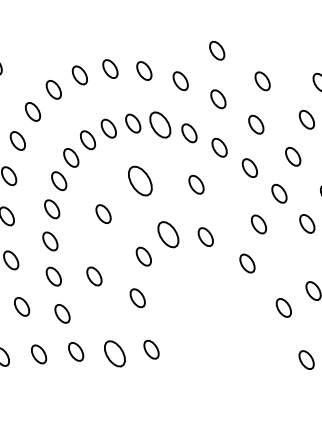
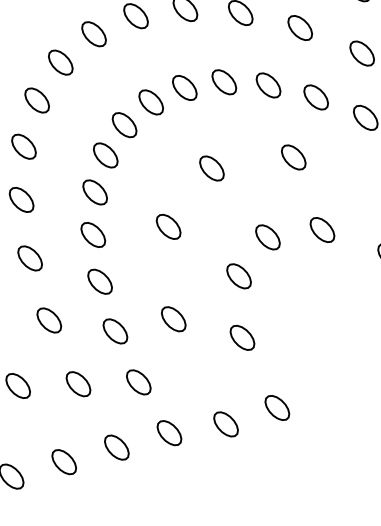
part: (160, 125) -> (224, 82), size x0.71
part: (140, 180) -> (211, 167), size x0.62
part: (168, 234) -> (268, 237), size x0.71
part: (115, 353) -> (226, 423), size x0.71

